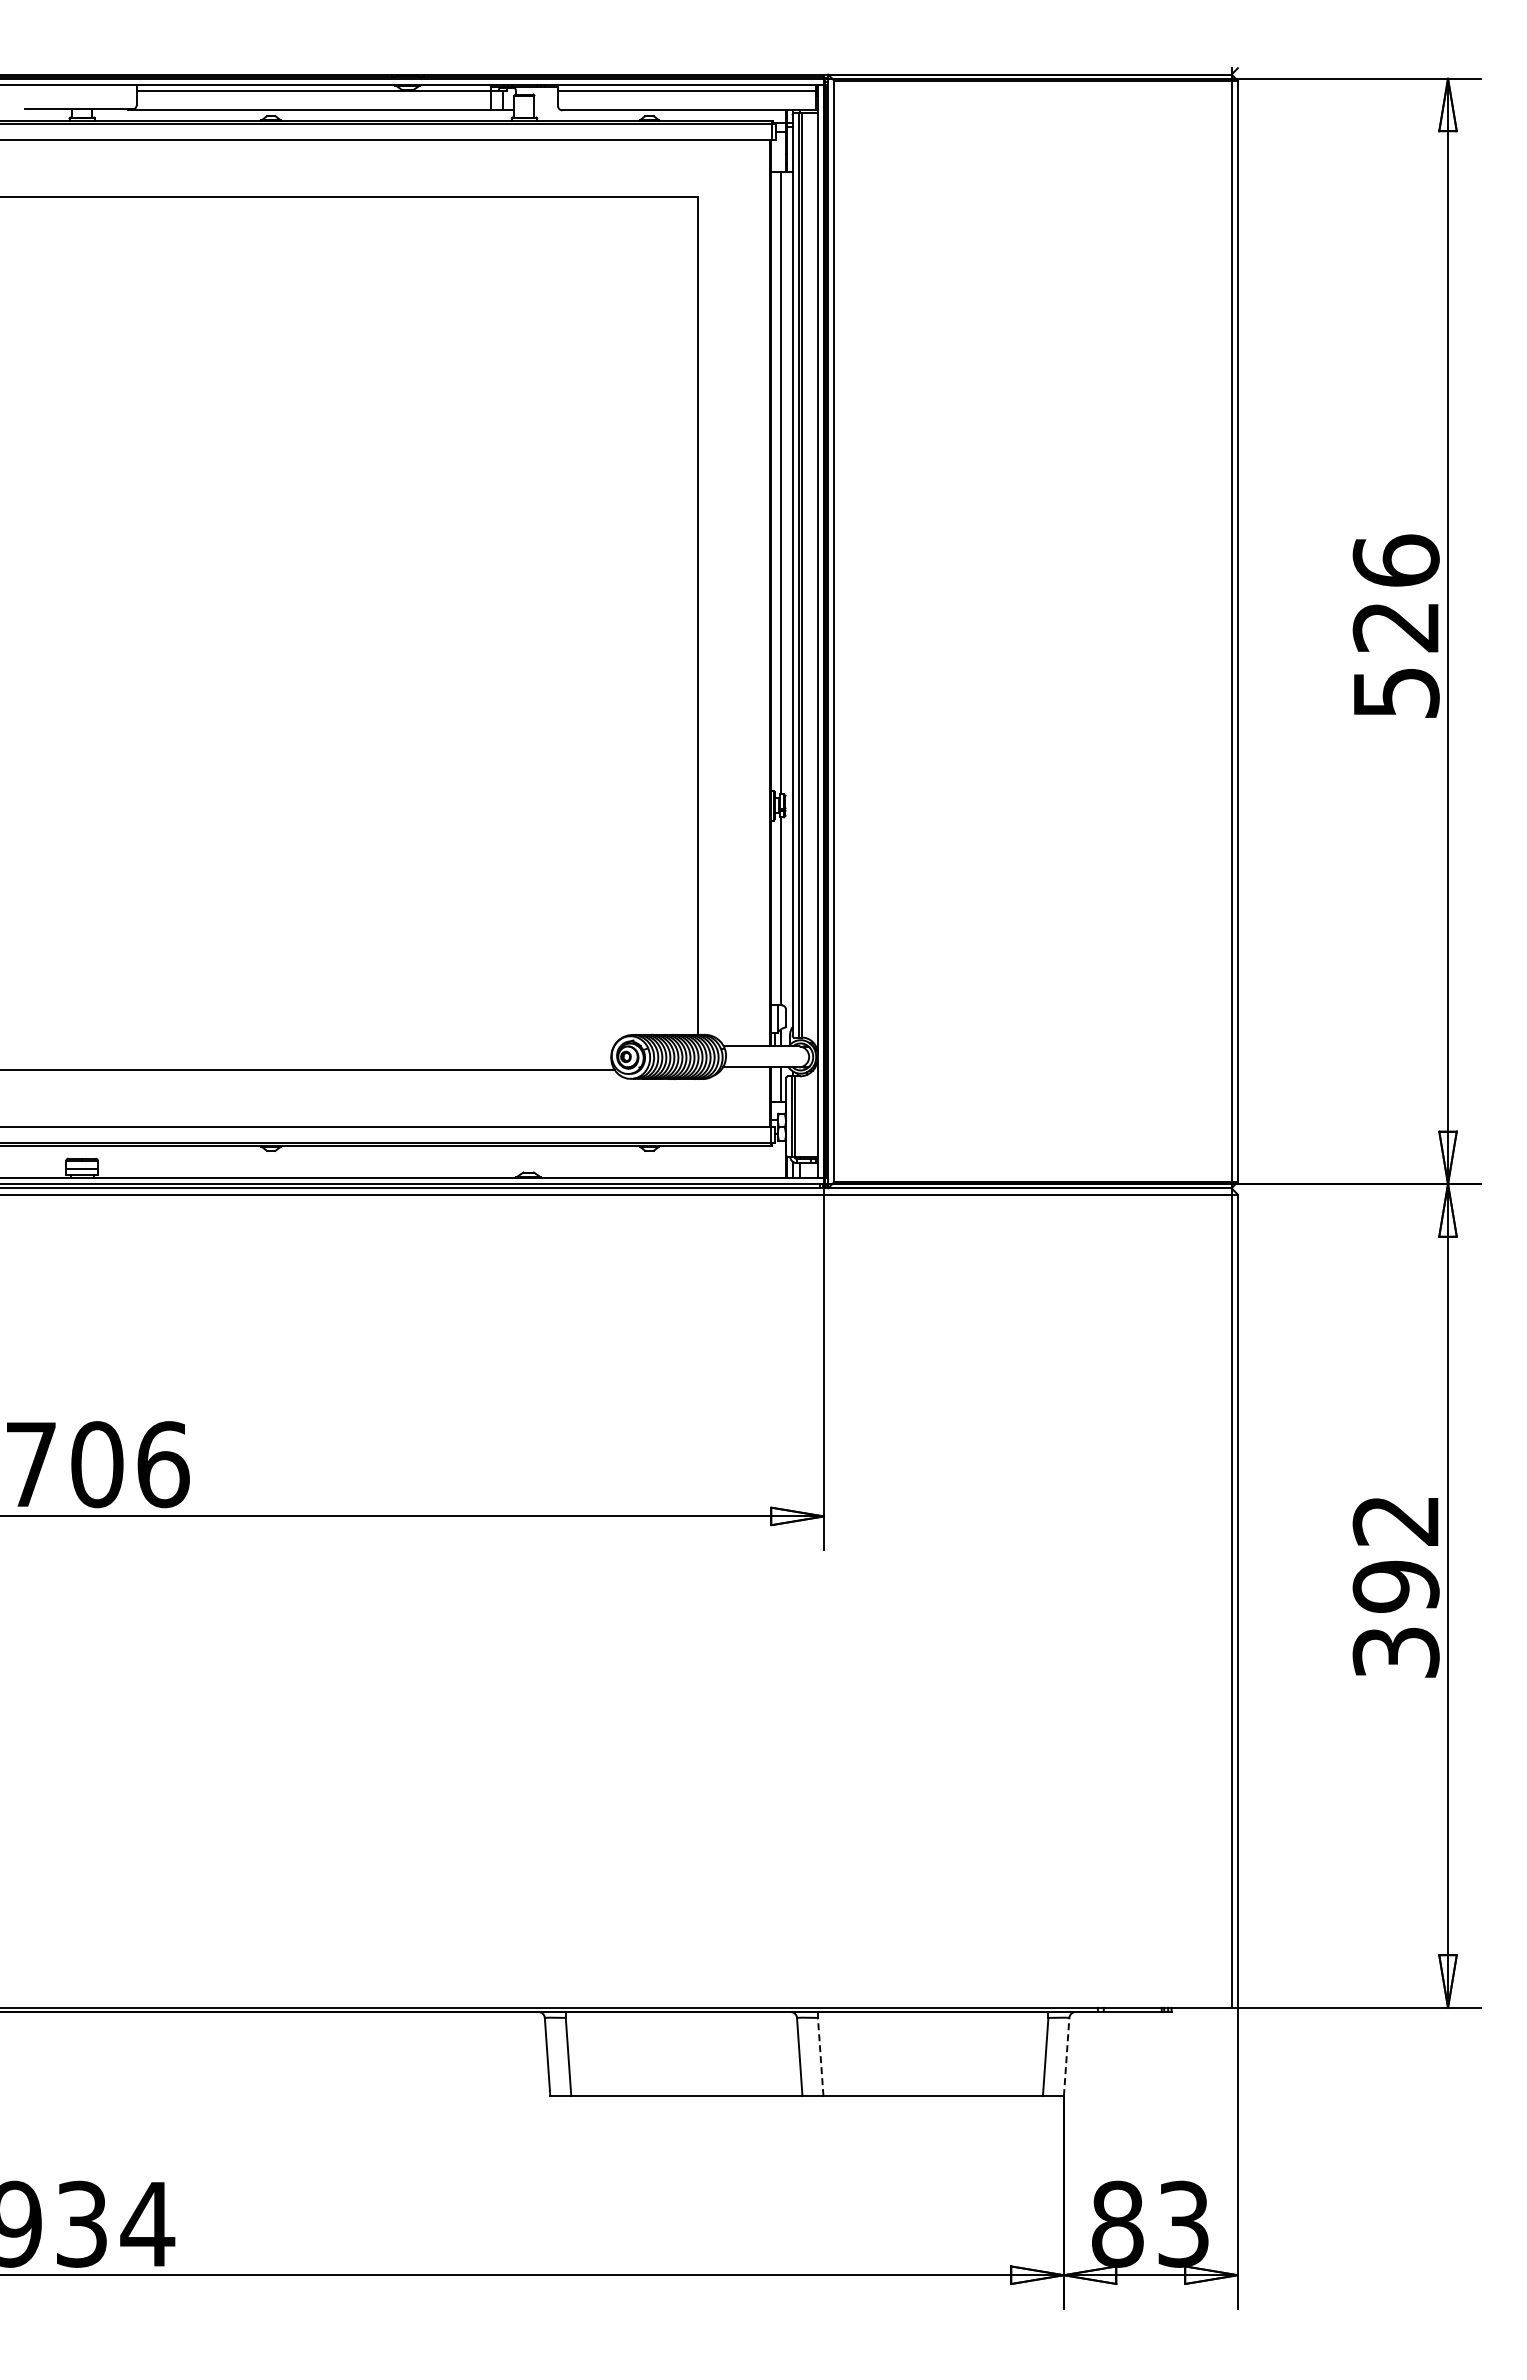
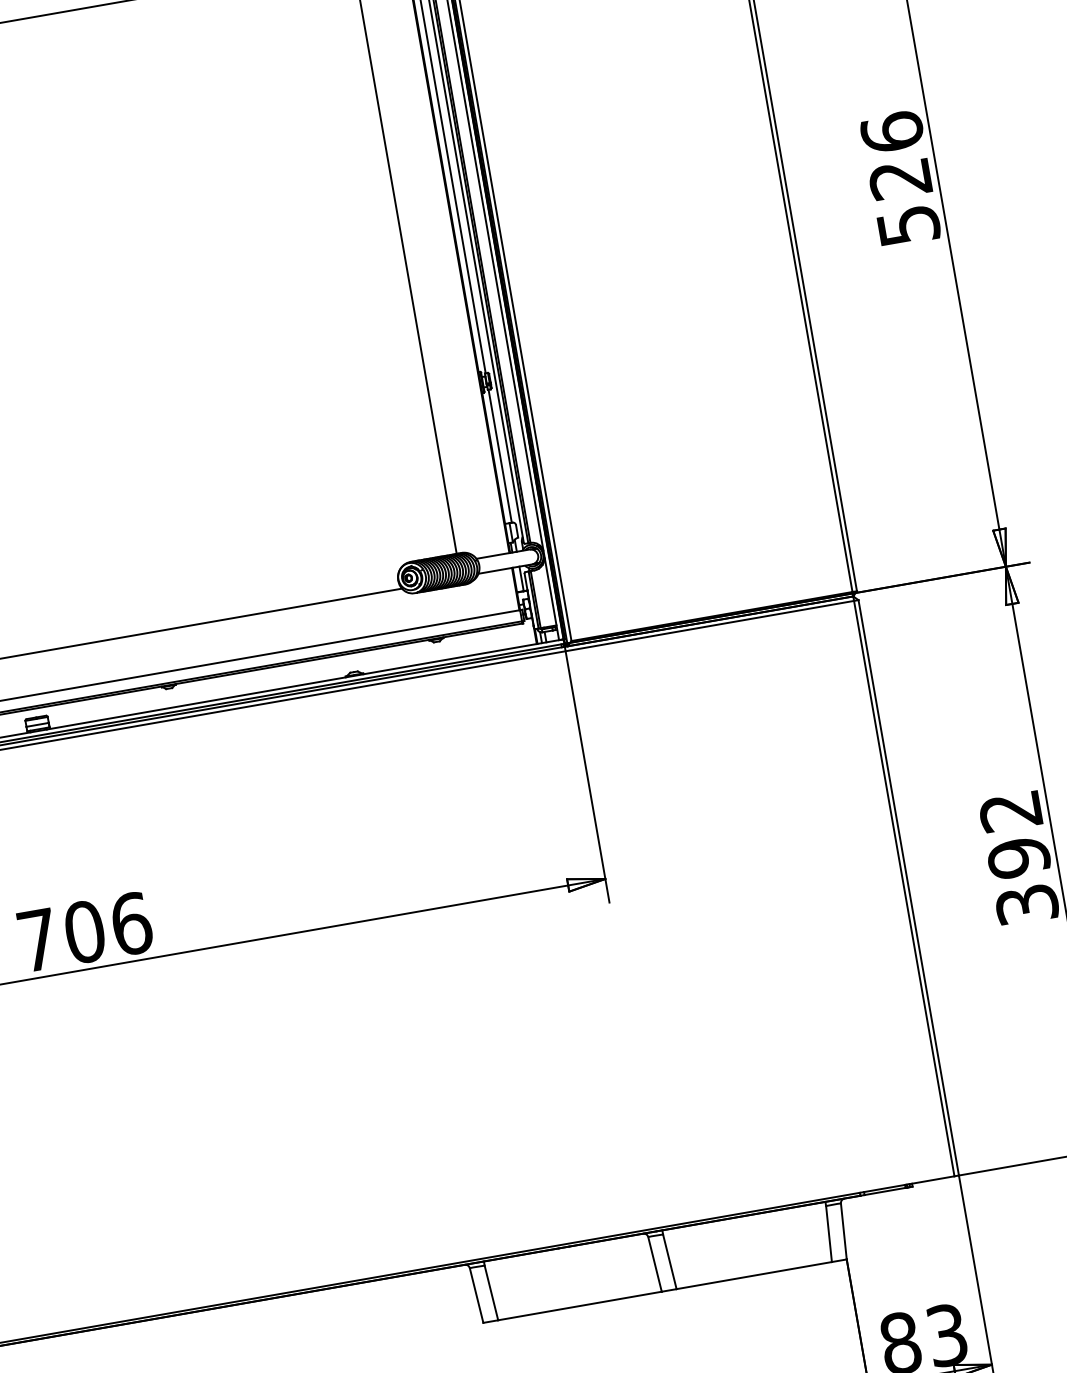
line: (820, 2056) -> (669, 1261), dashed -> solid
line: (1066, 2056) -> (843, 1231), dashed -> solid

